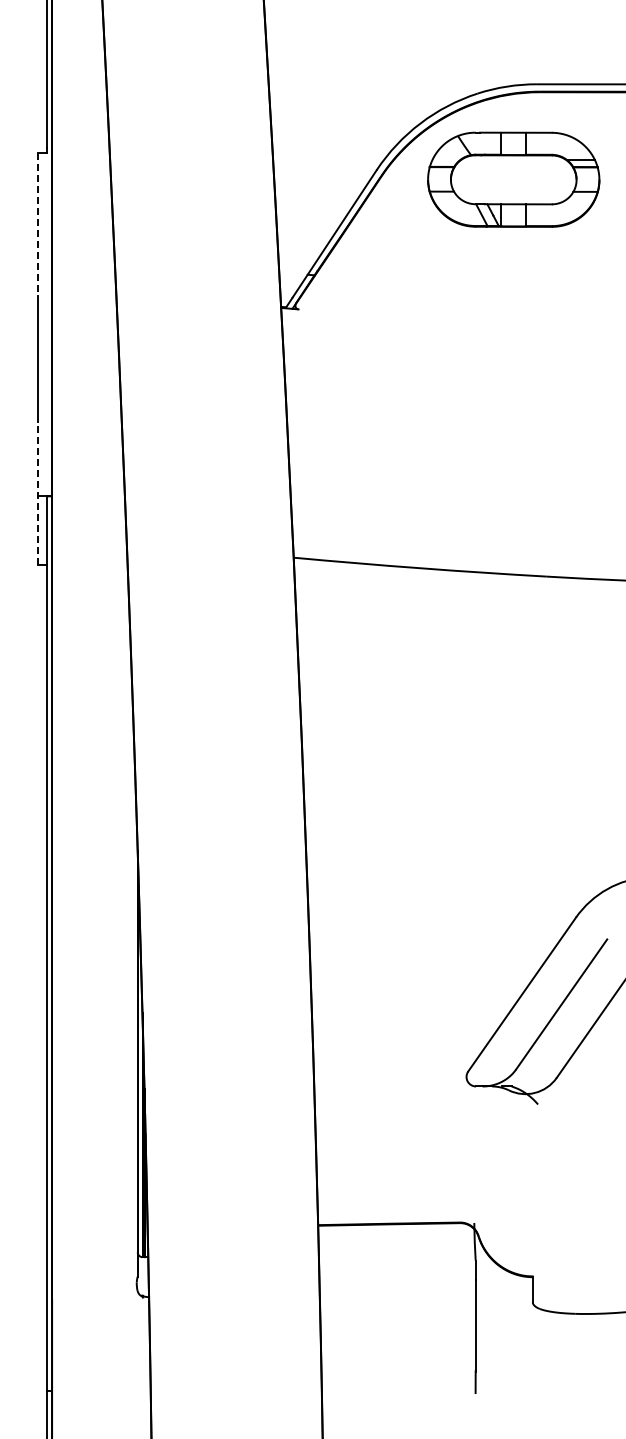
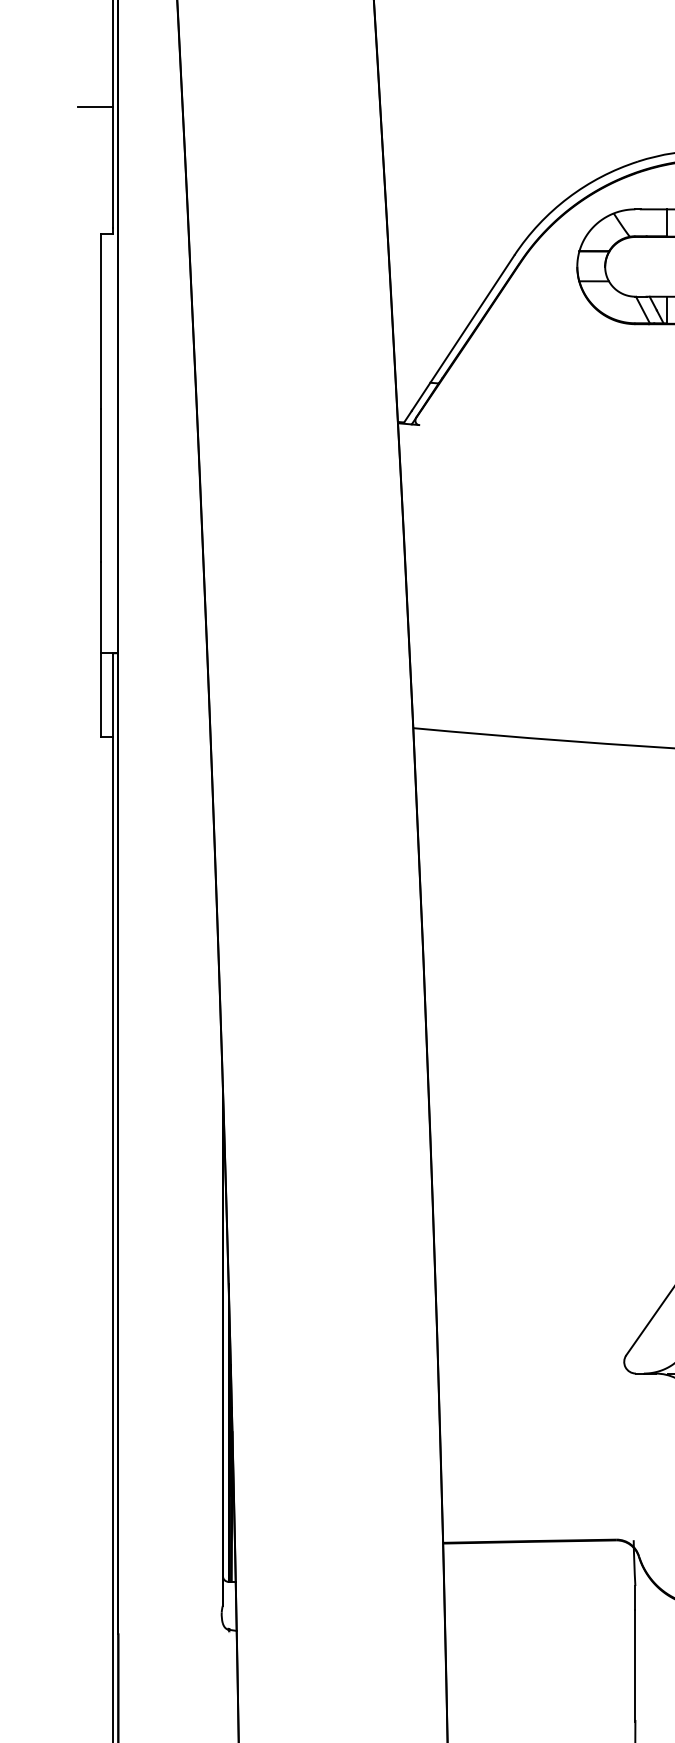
line: (32, 48) -> (94, 106), added
line: (37, 224) -> (100, 321), dashed -> solid
line: (37, 493) -> (100, 649), dashed -> solid

